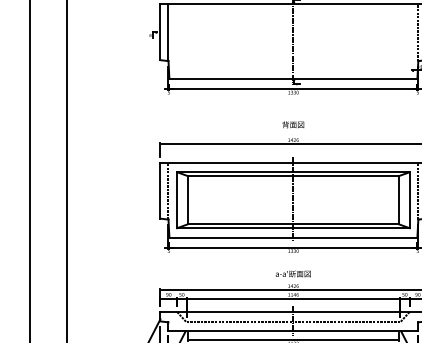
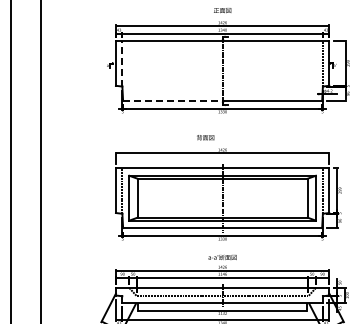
line: (168, 32) -> (122, 63), solid -> dashed
line: (230, 78) -> (172, 100), solid -> dashed
text: (293, 124) -> (205, 137), moved

